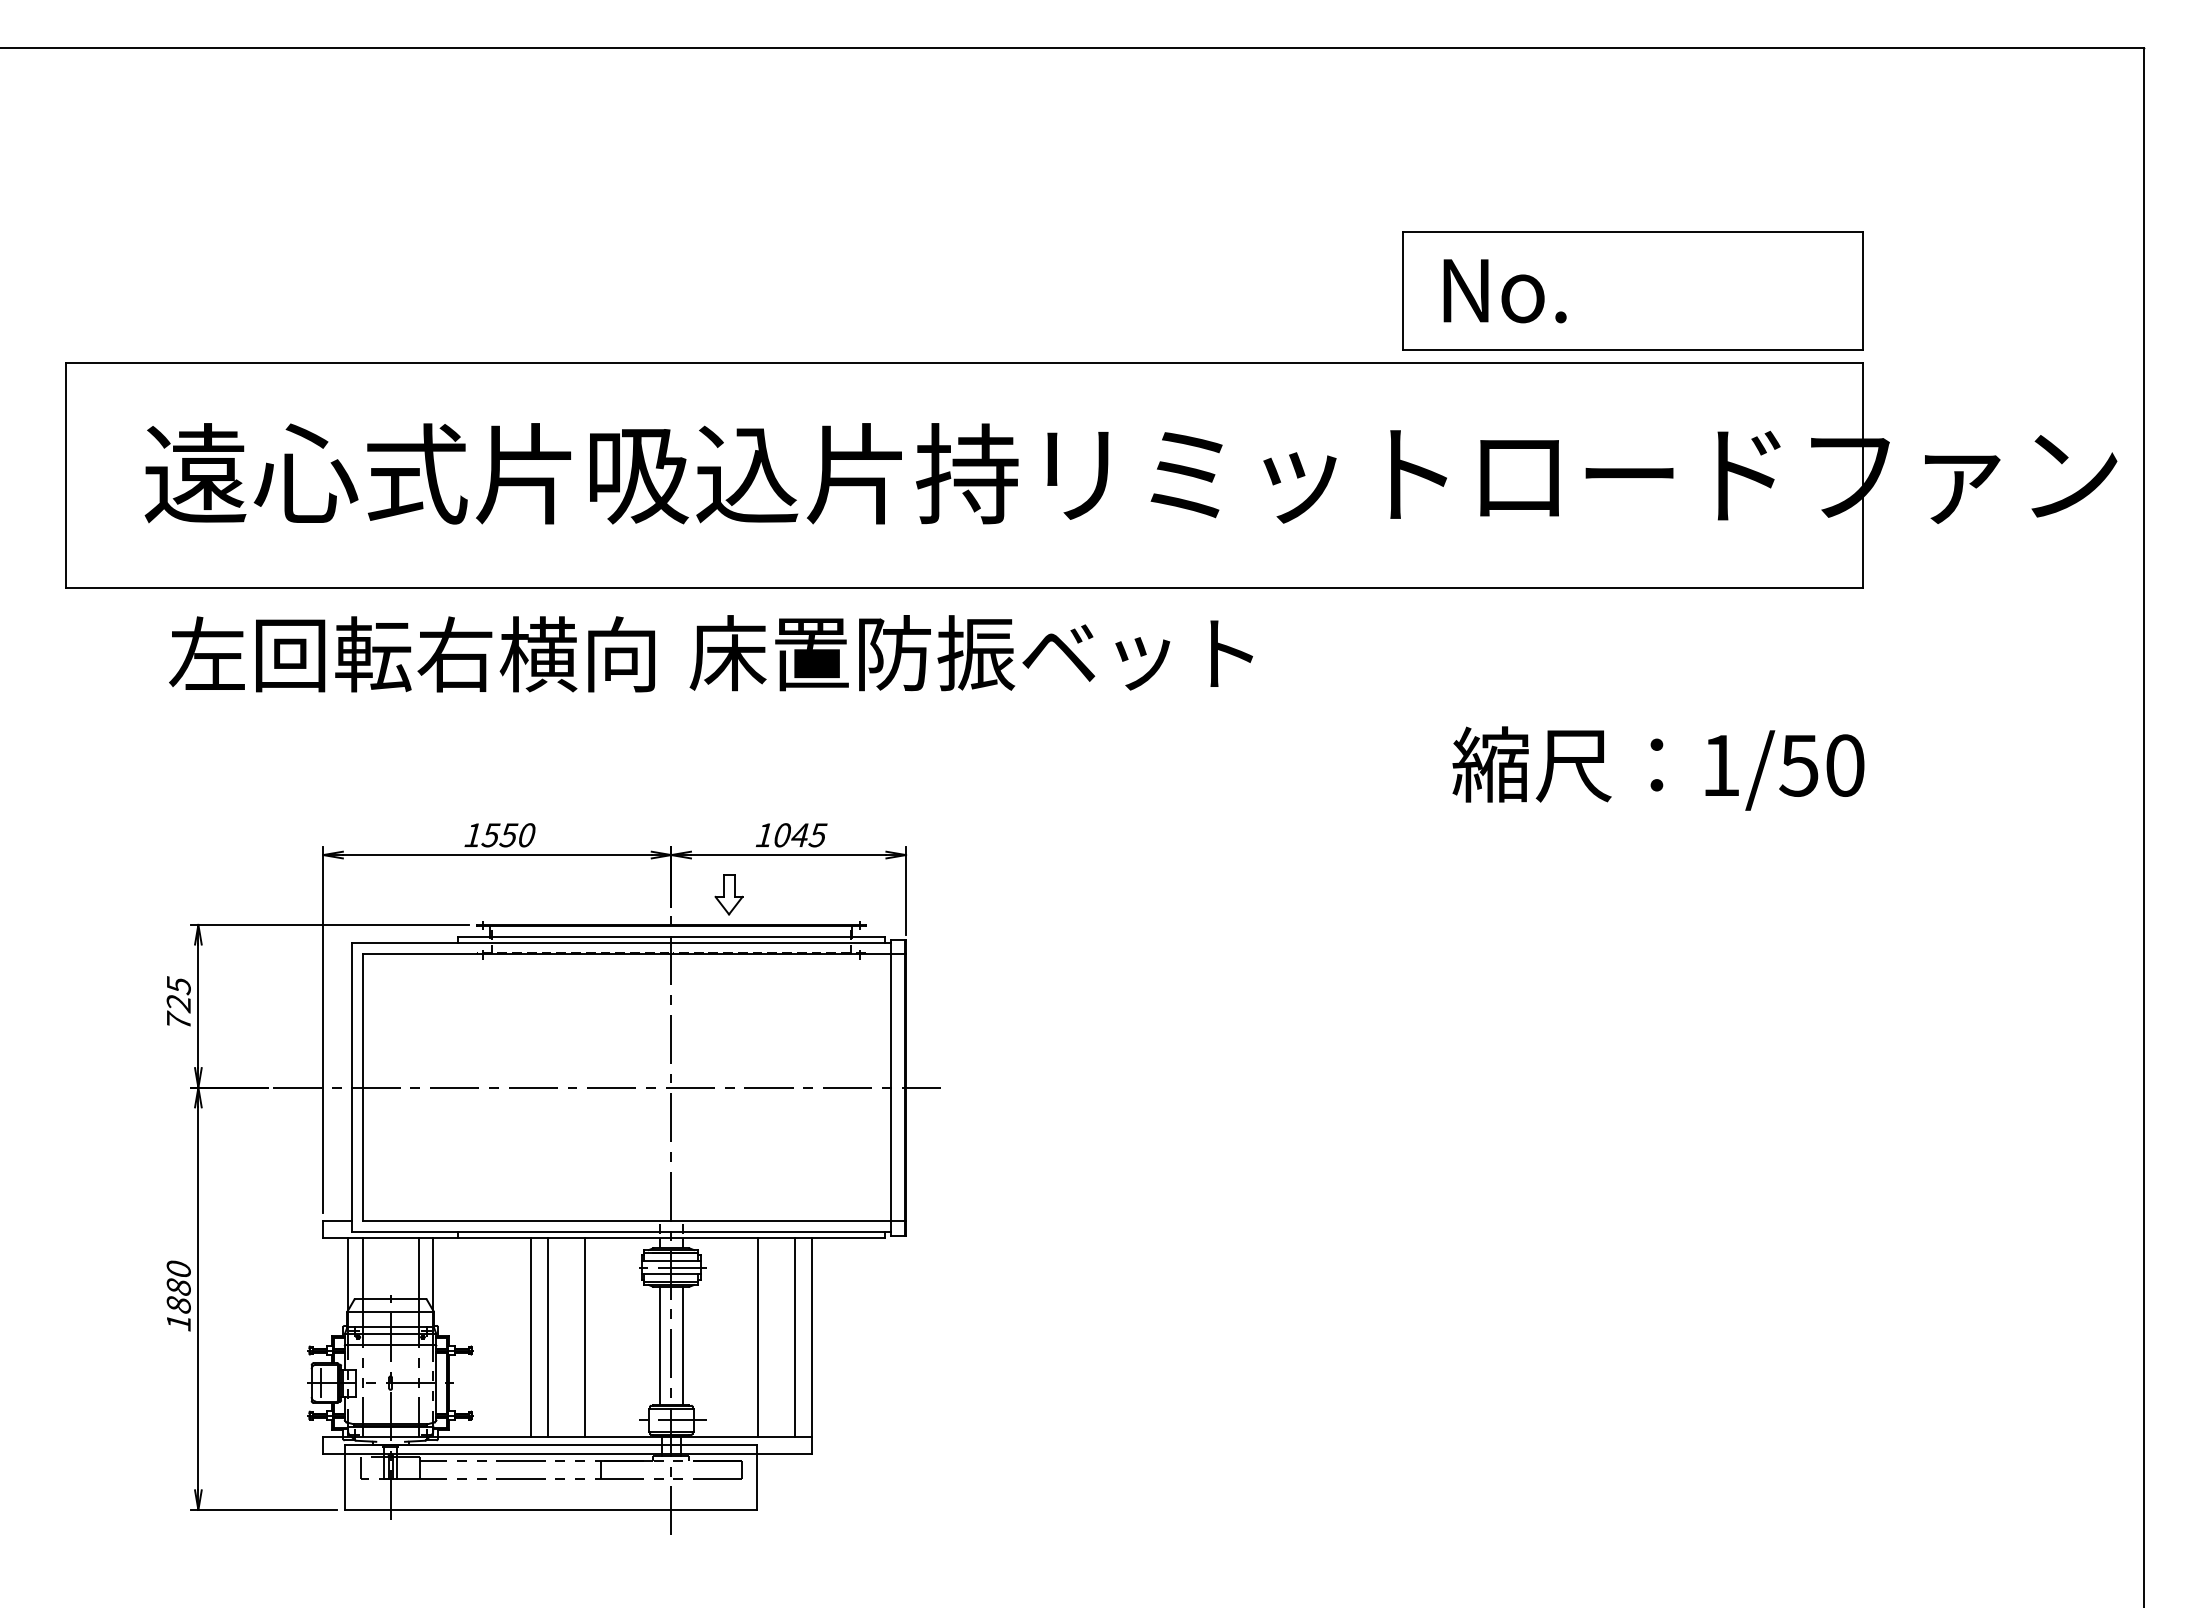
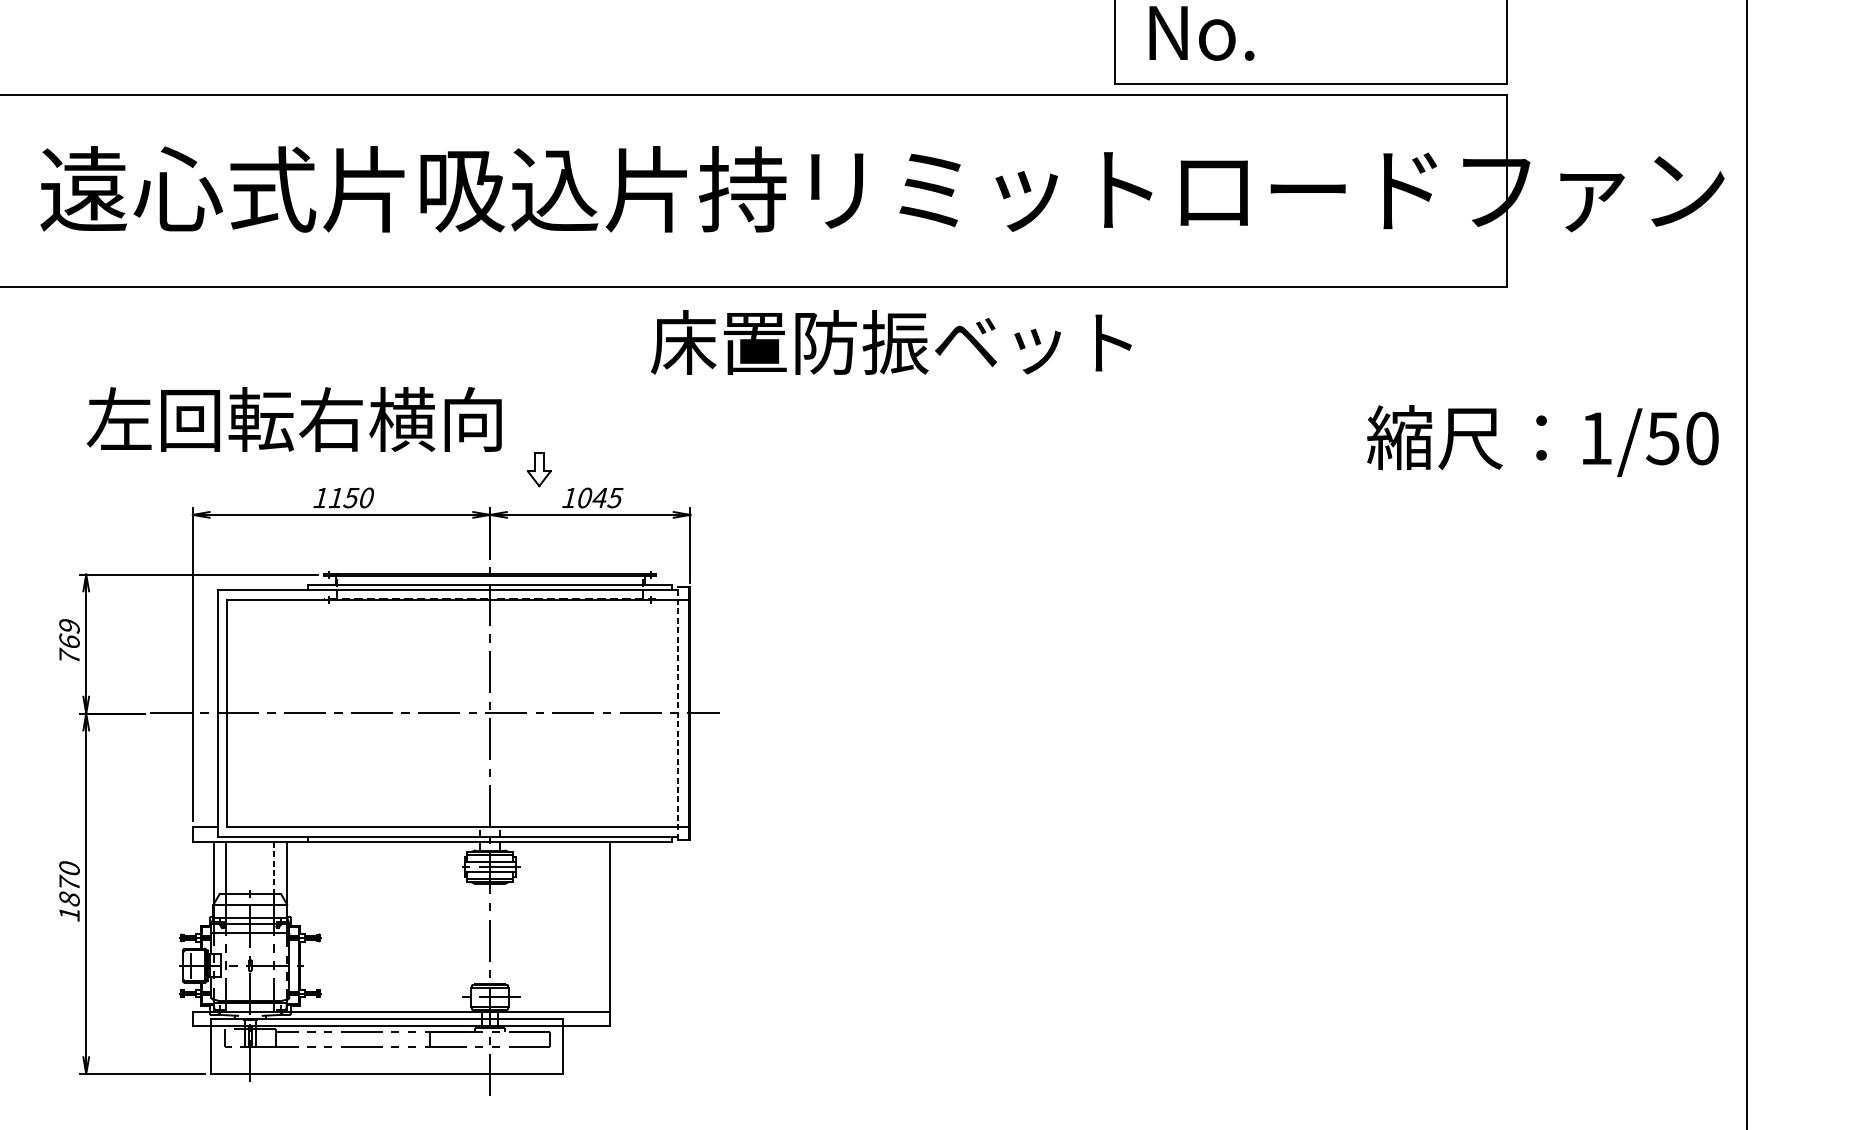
text: (970, 653) -> (890, 342), moved
text: (411, 654) -> (293, 419), moved
text: (1658, 768) -> (1542, 440), moved
text: (490, 835) -> (335, 498), 1550 -> 1150
part: (728, 894) -> (538, 469), moved
text: (178, 994) -> (69, 633), 725 -> 769
line: (891, 1087) -> (678, 713), solid -> dashed
line: (418, 1268) -> (274, 867), solid -> dashed
text: (178, 1285) -> (69, 882), 1880 -> 1870
line: (531, 1337) -> (370, 926), removed
line: (547, 1337) -> (384, 926), removed
line: (584, 1337) -> (415, 926), removed
line: (757, 1337) -> (563, 926), removed
line: (794, 1337) -> (595, 926), removed
line: (660, 1345) -> (480, 933), removed
line: (682, 1345) -> (499, 933), removed

